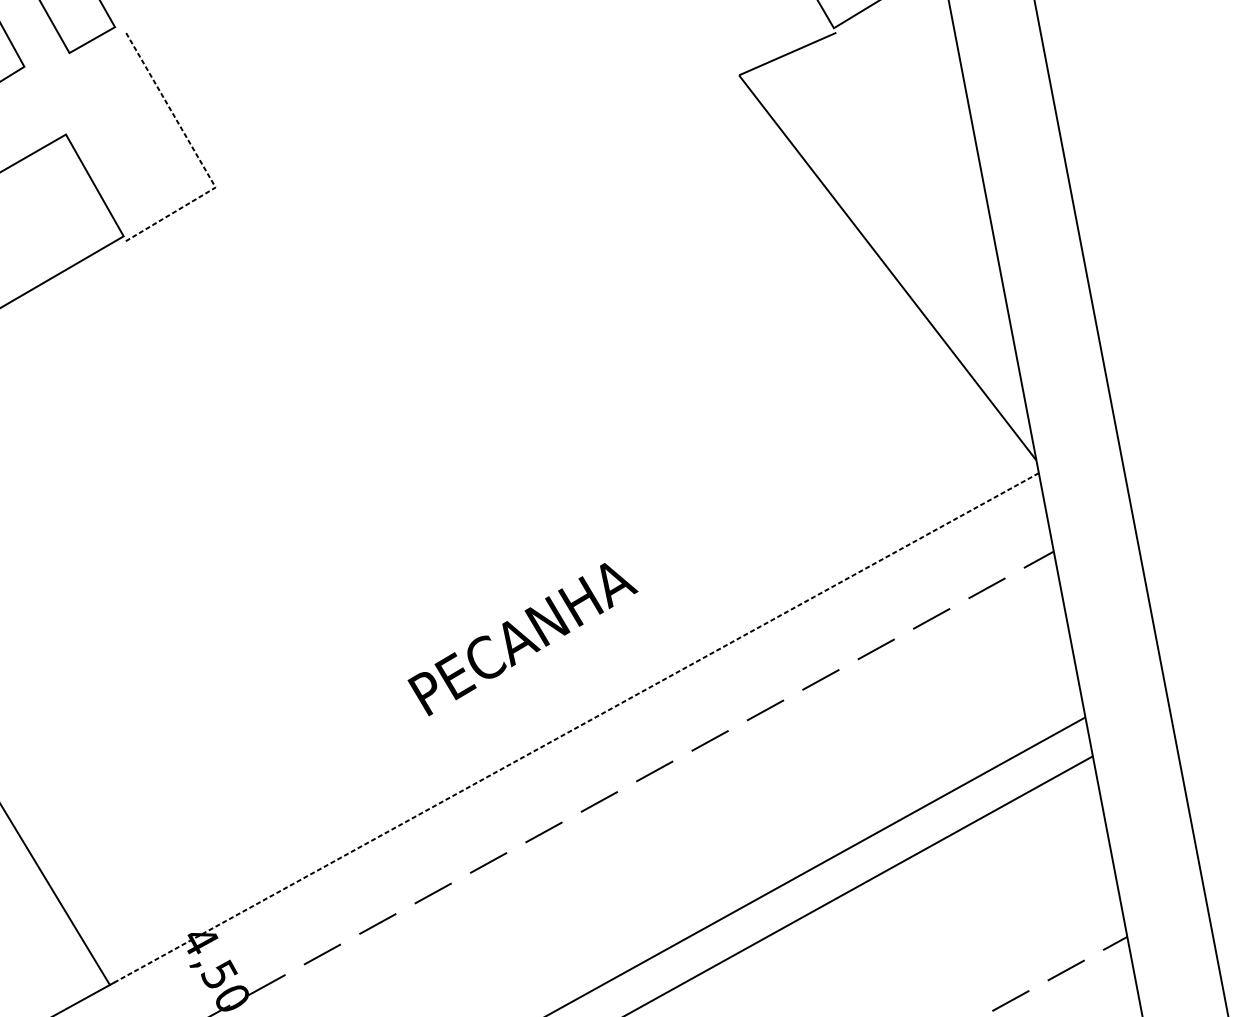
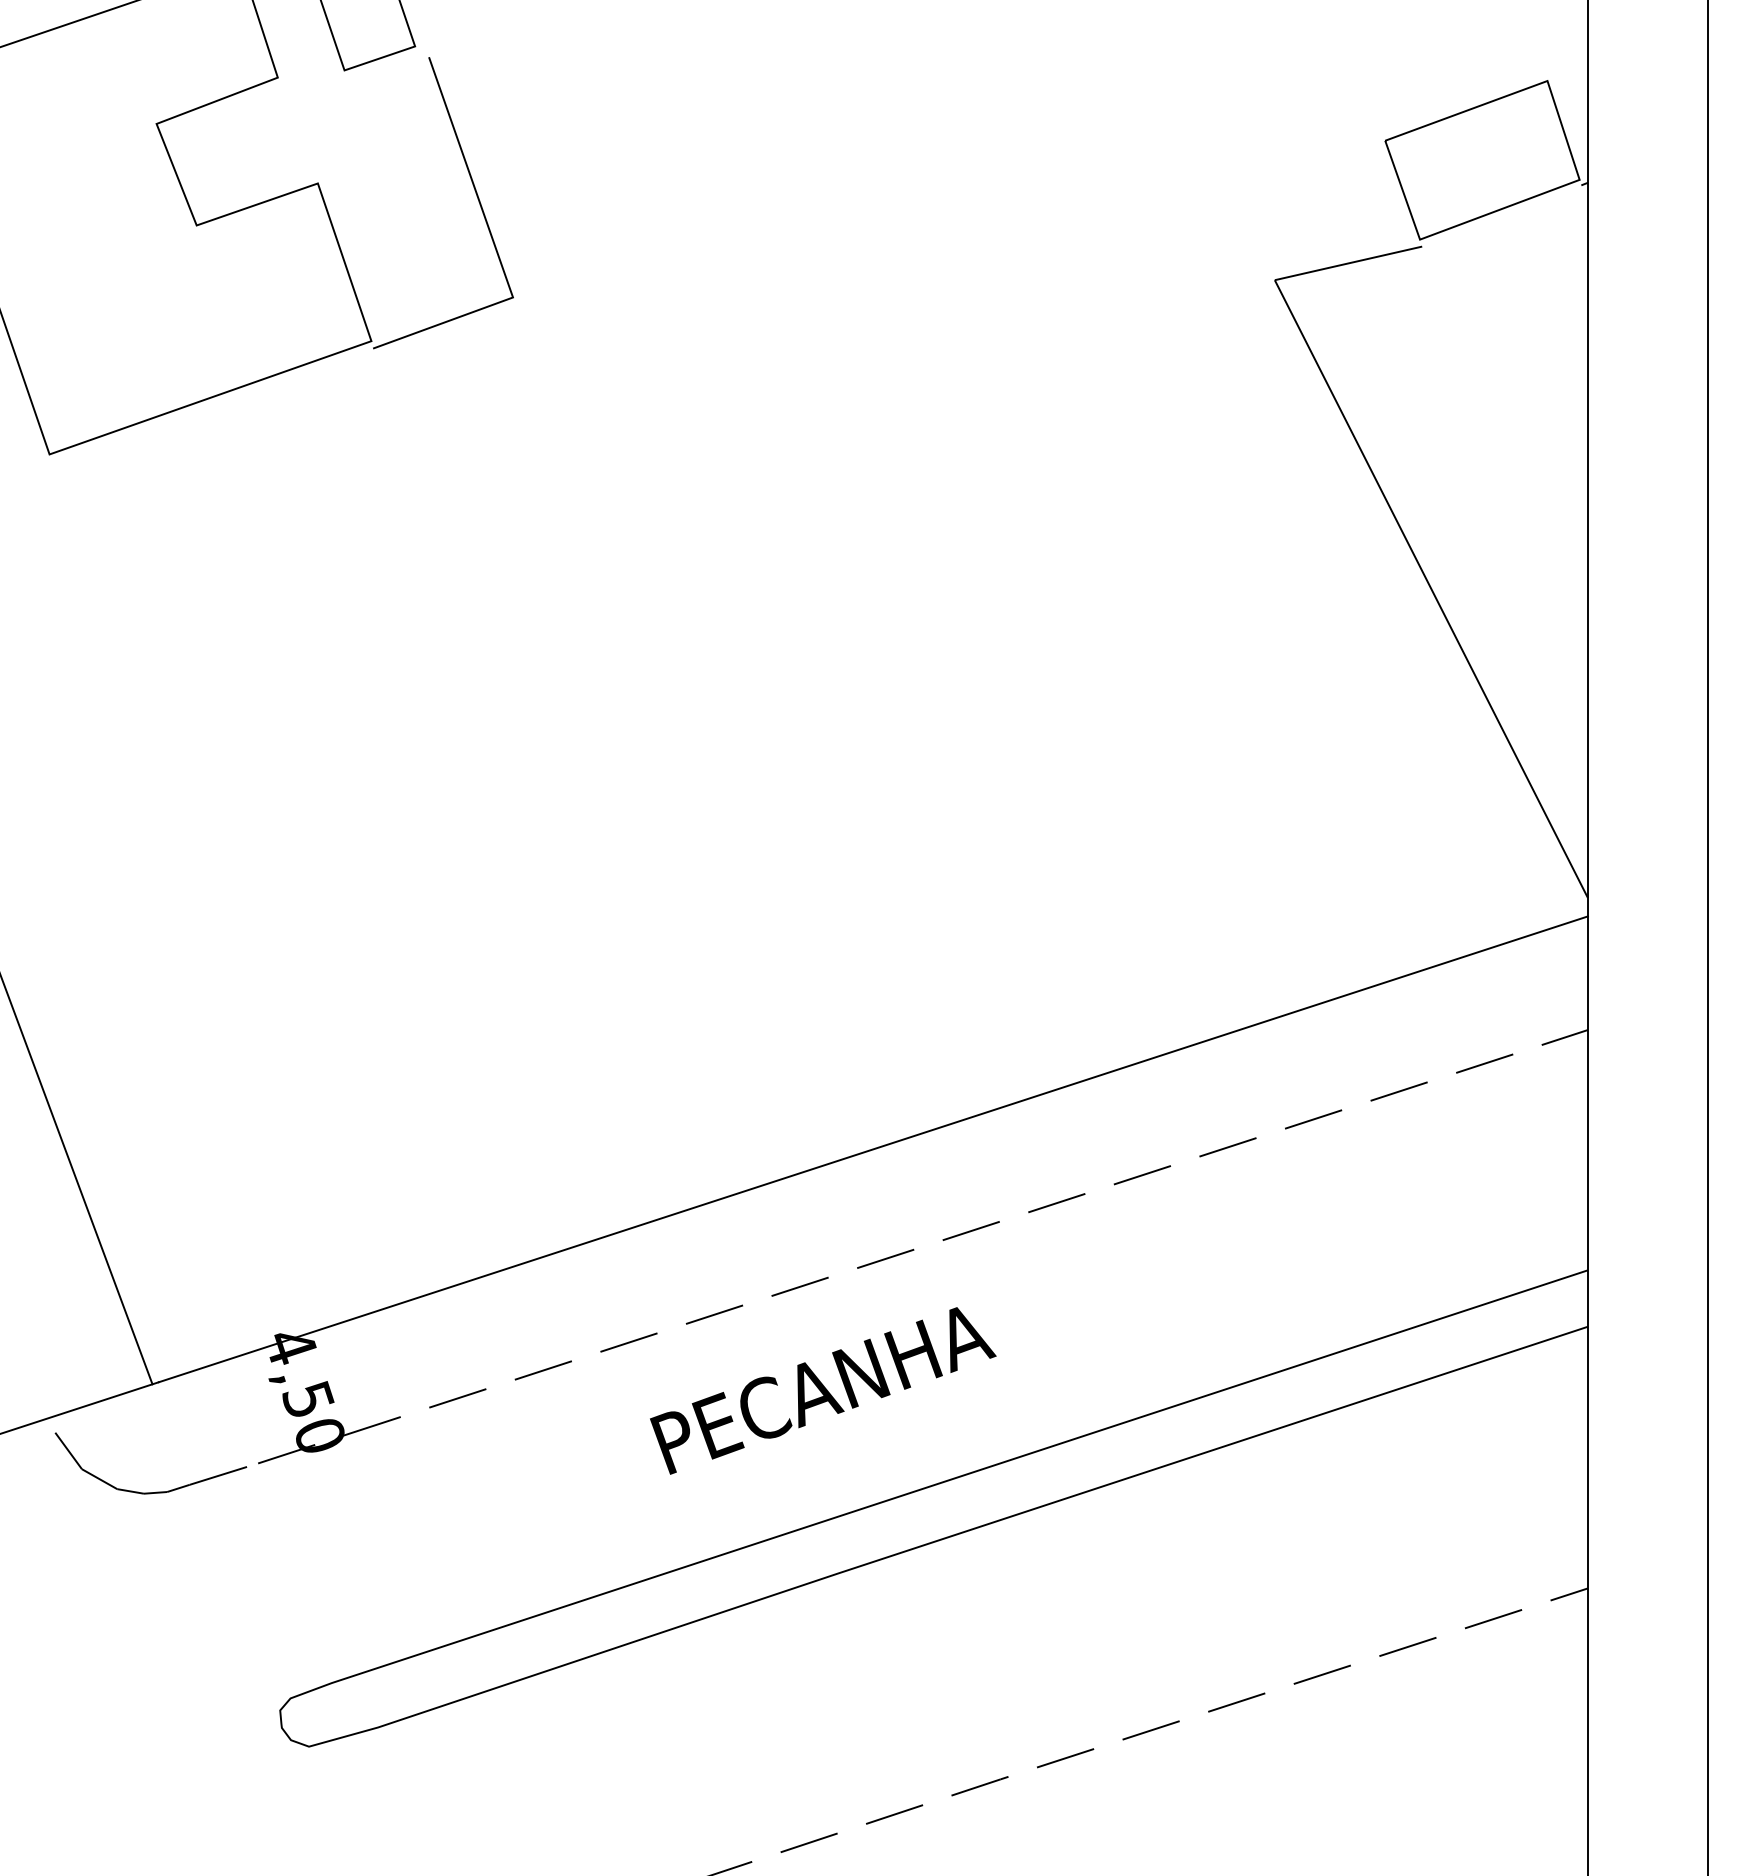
line: (196, 155) -> (495, 247), dashed -> solid
text: (523, 638) -> (823, 1390), moved
line: (576, 728) -> (873, 1149), dashed -> solid

